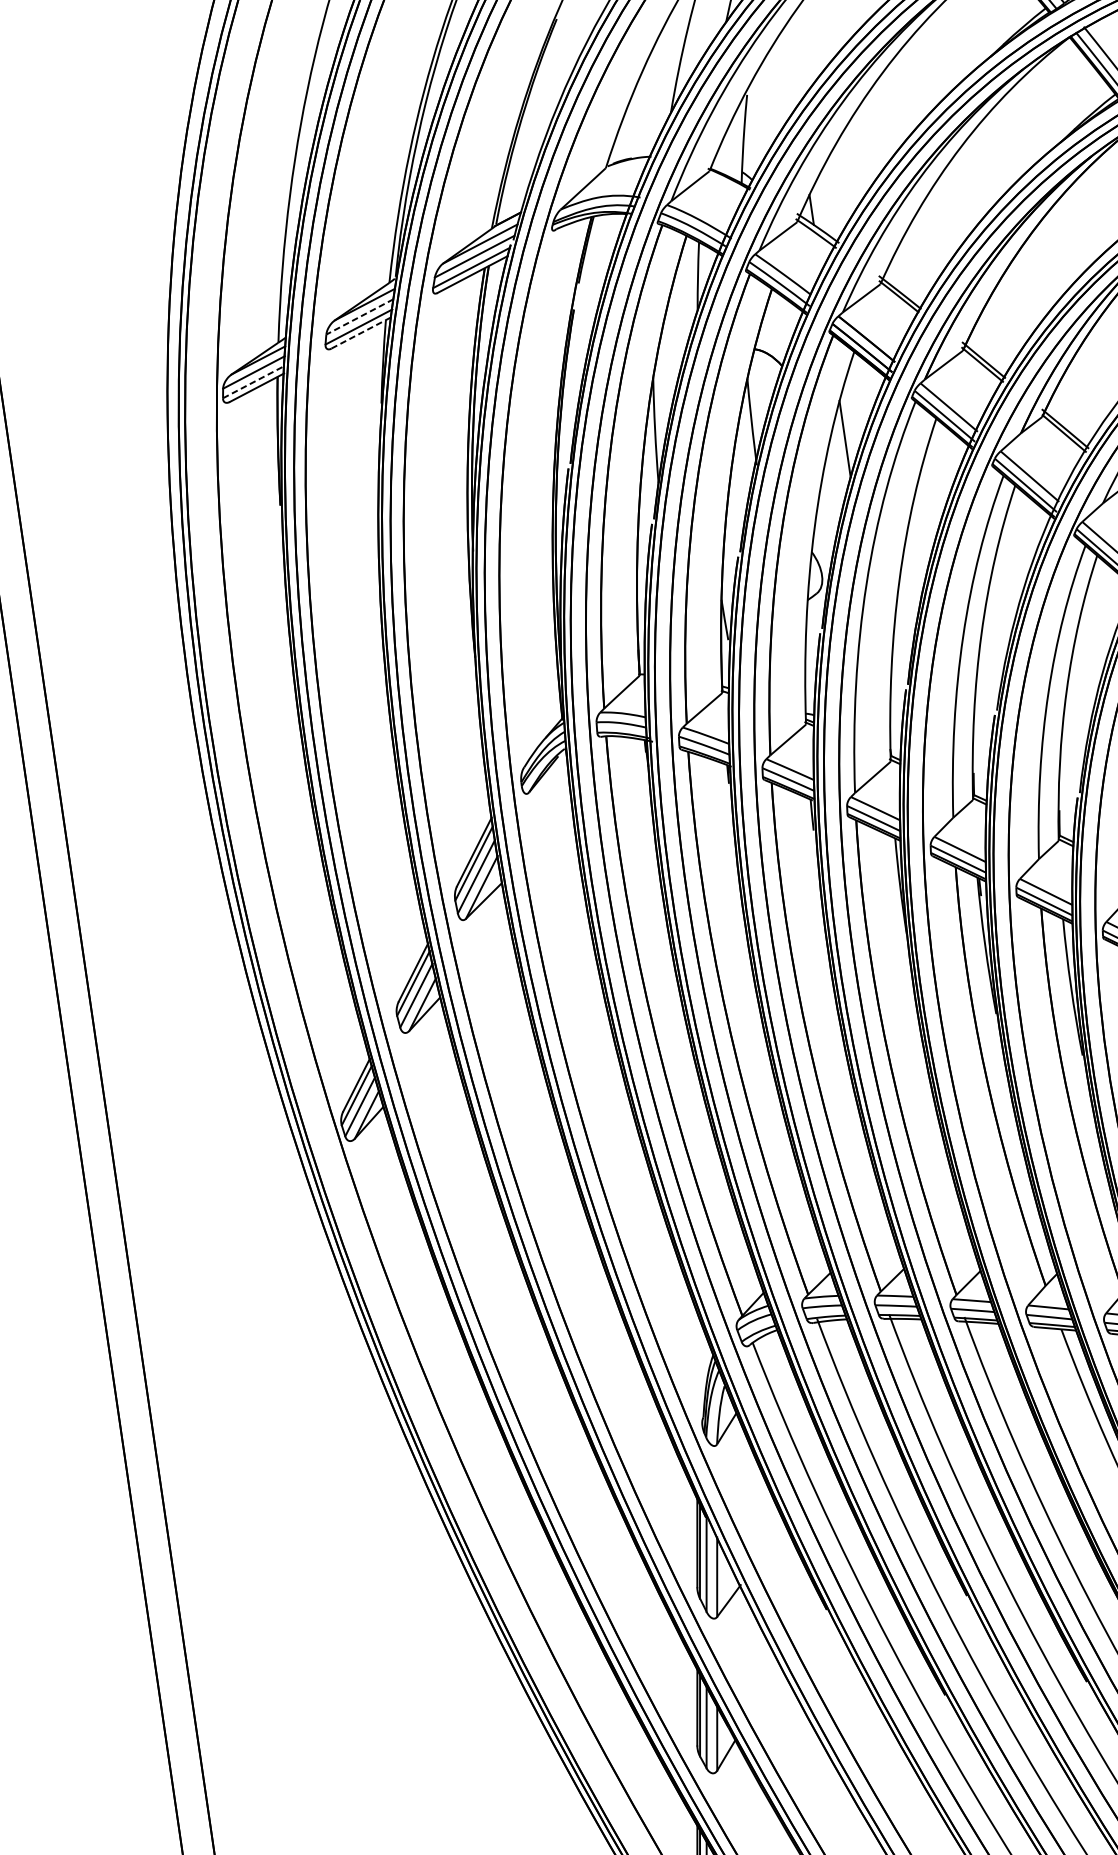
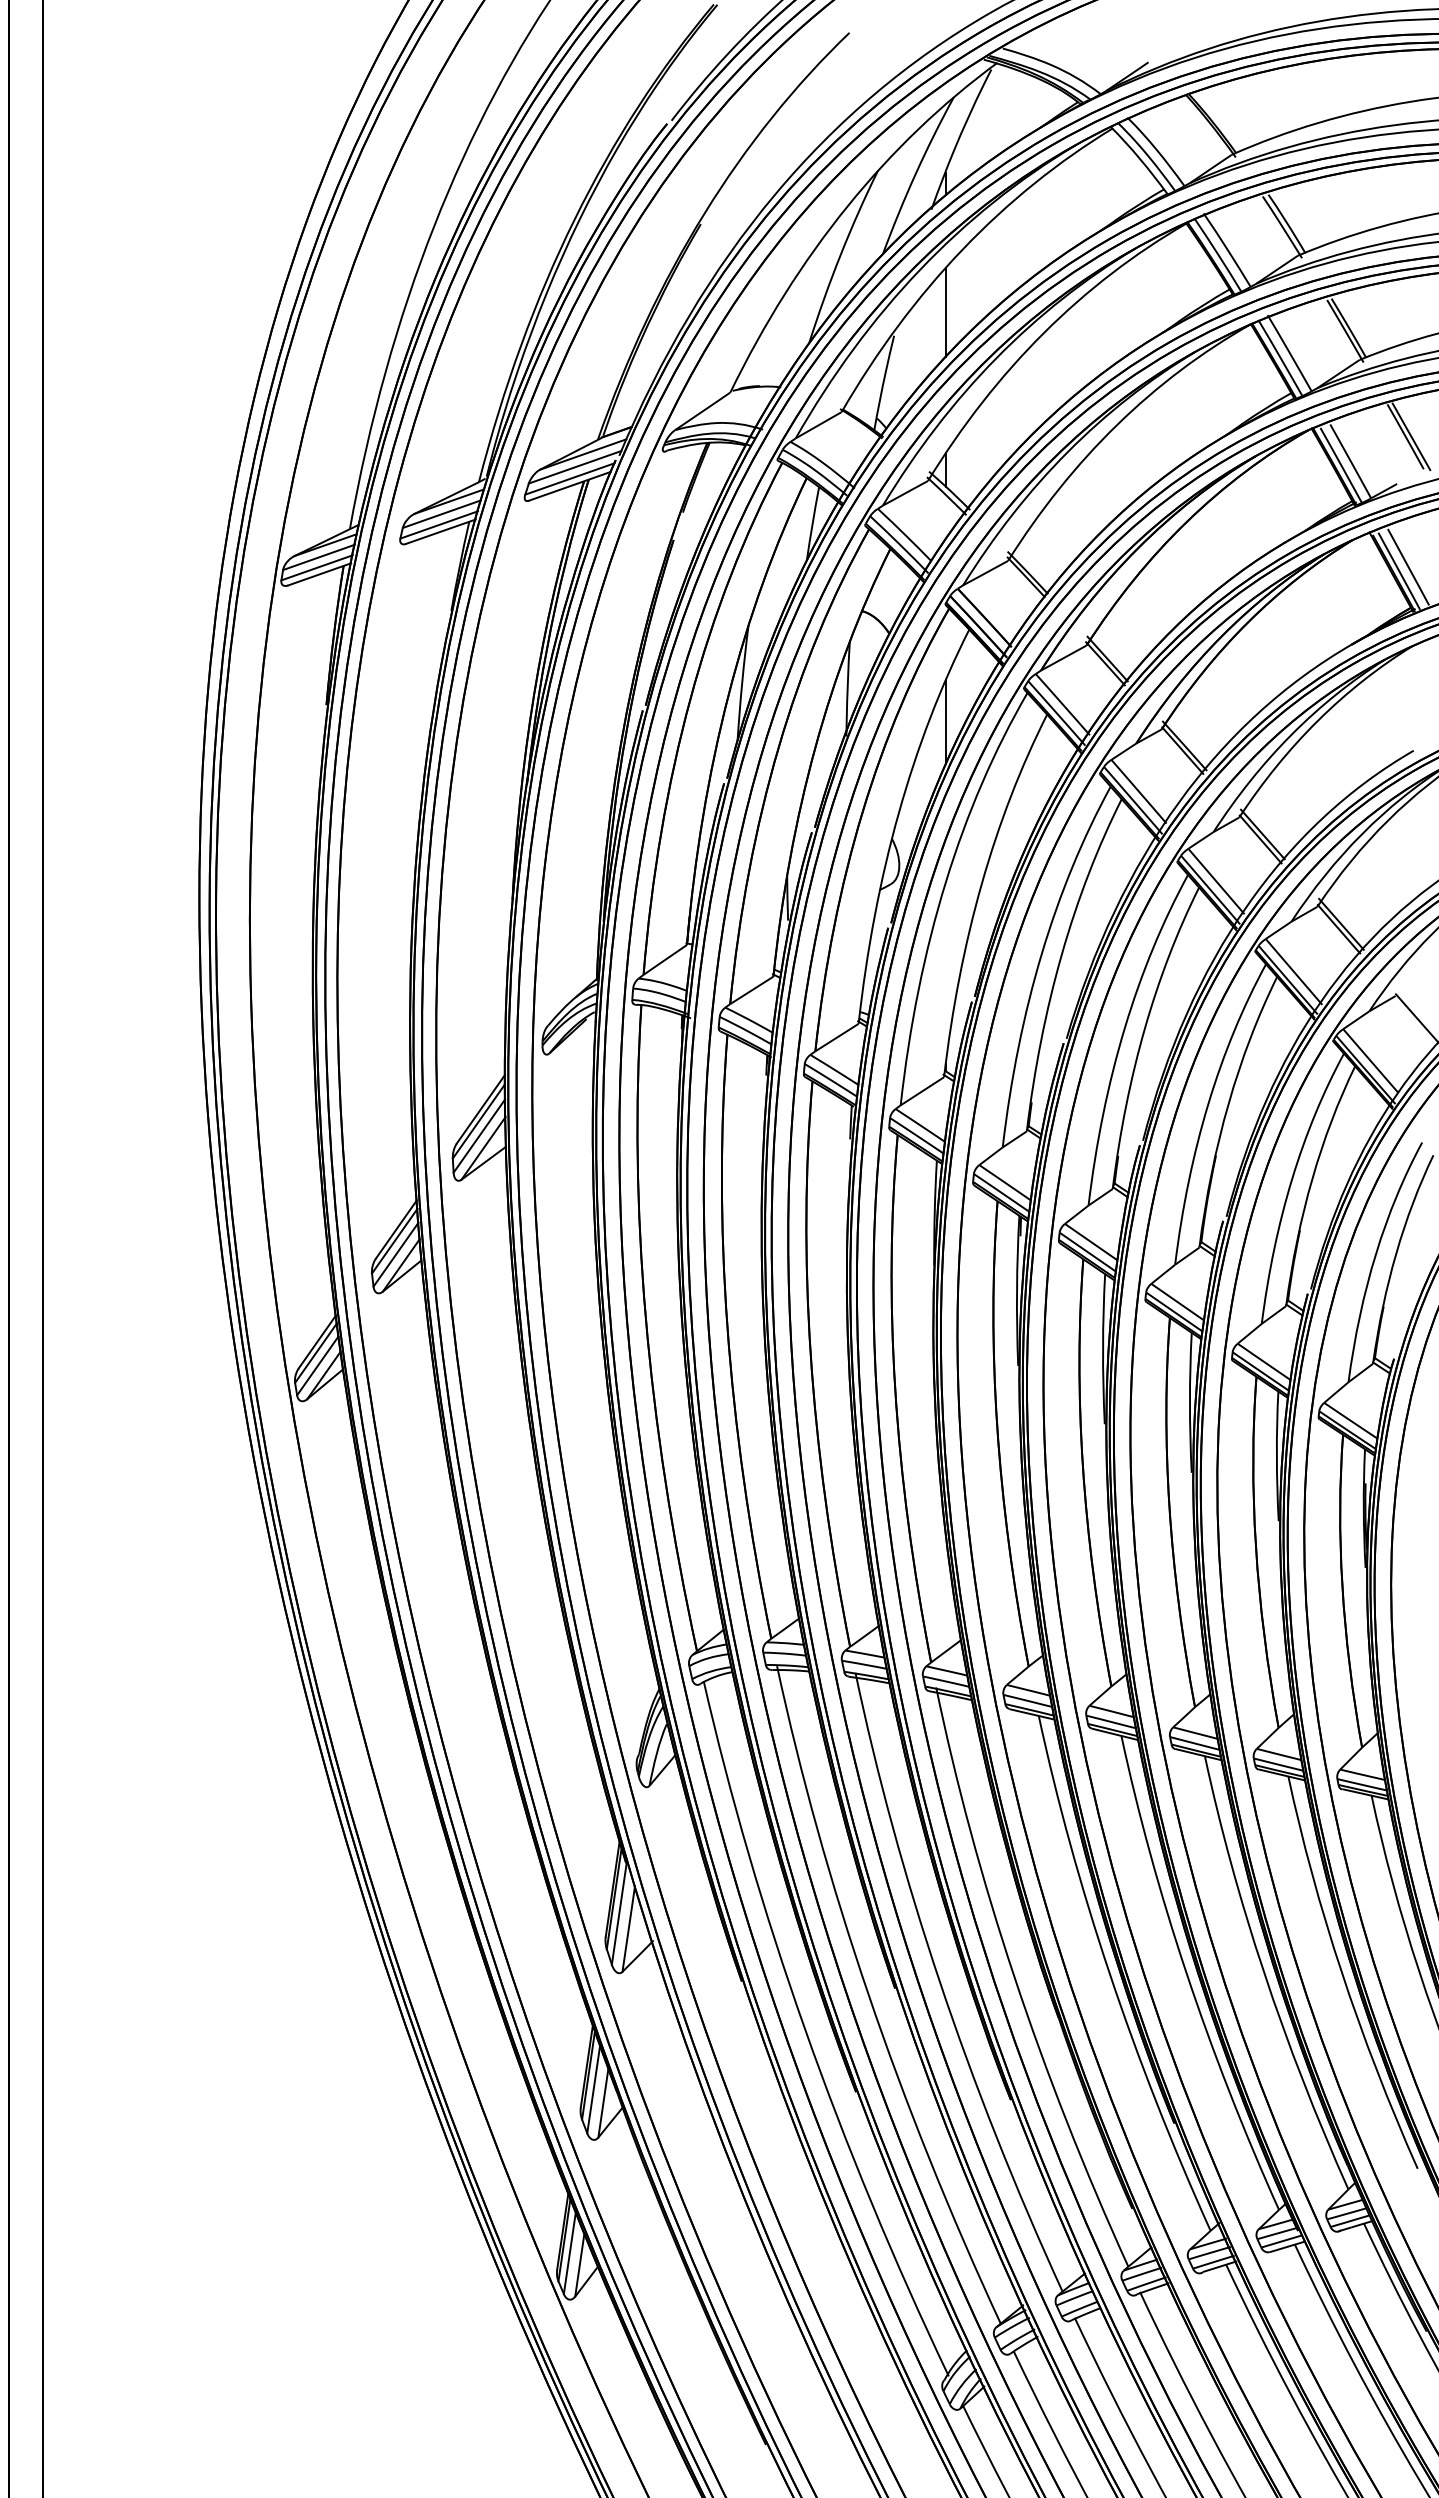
line: (790, 66) -> (945, 311), added
line: (359, 317) -> (441, 514), dashed -> solid
line: (361, 332) -> (440, 531), dashed -> solid
line: (254, 381) -> (317, 567), dashed -> solid

